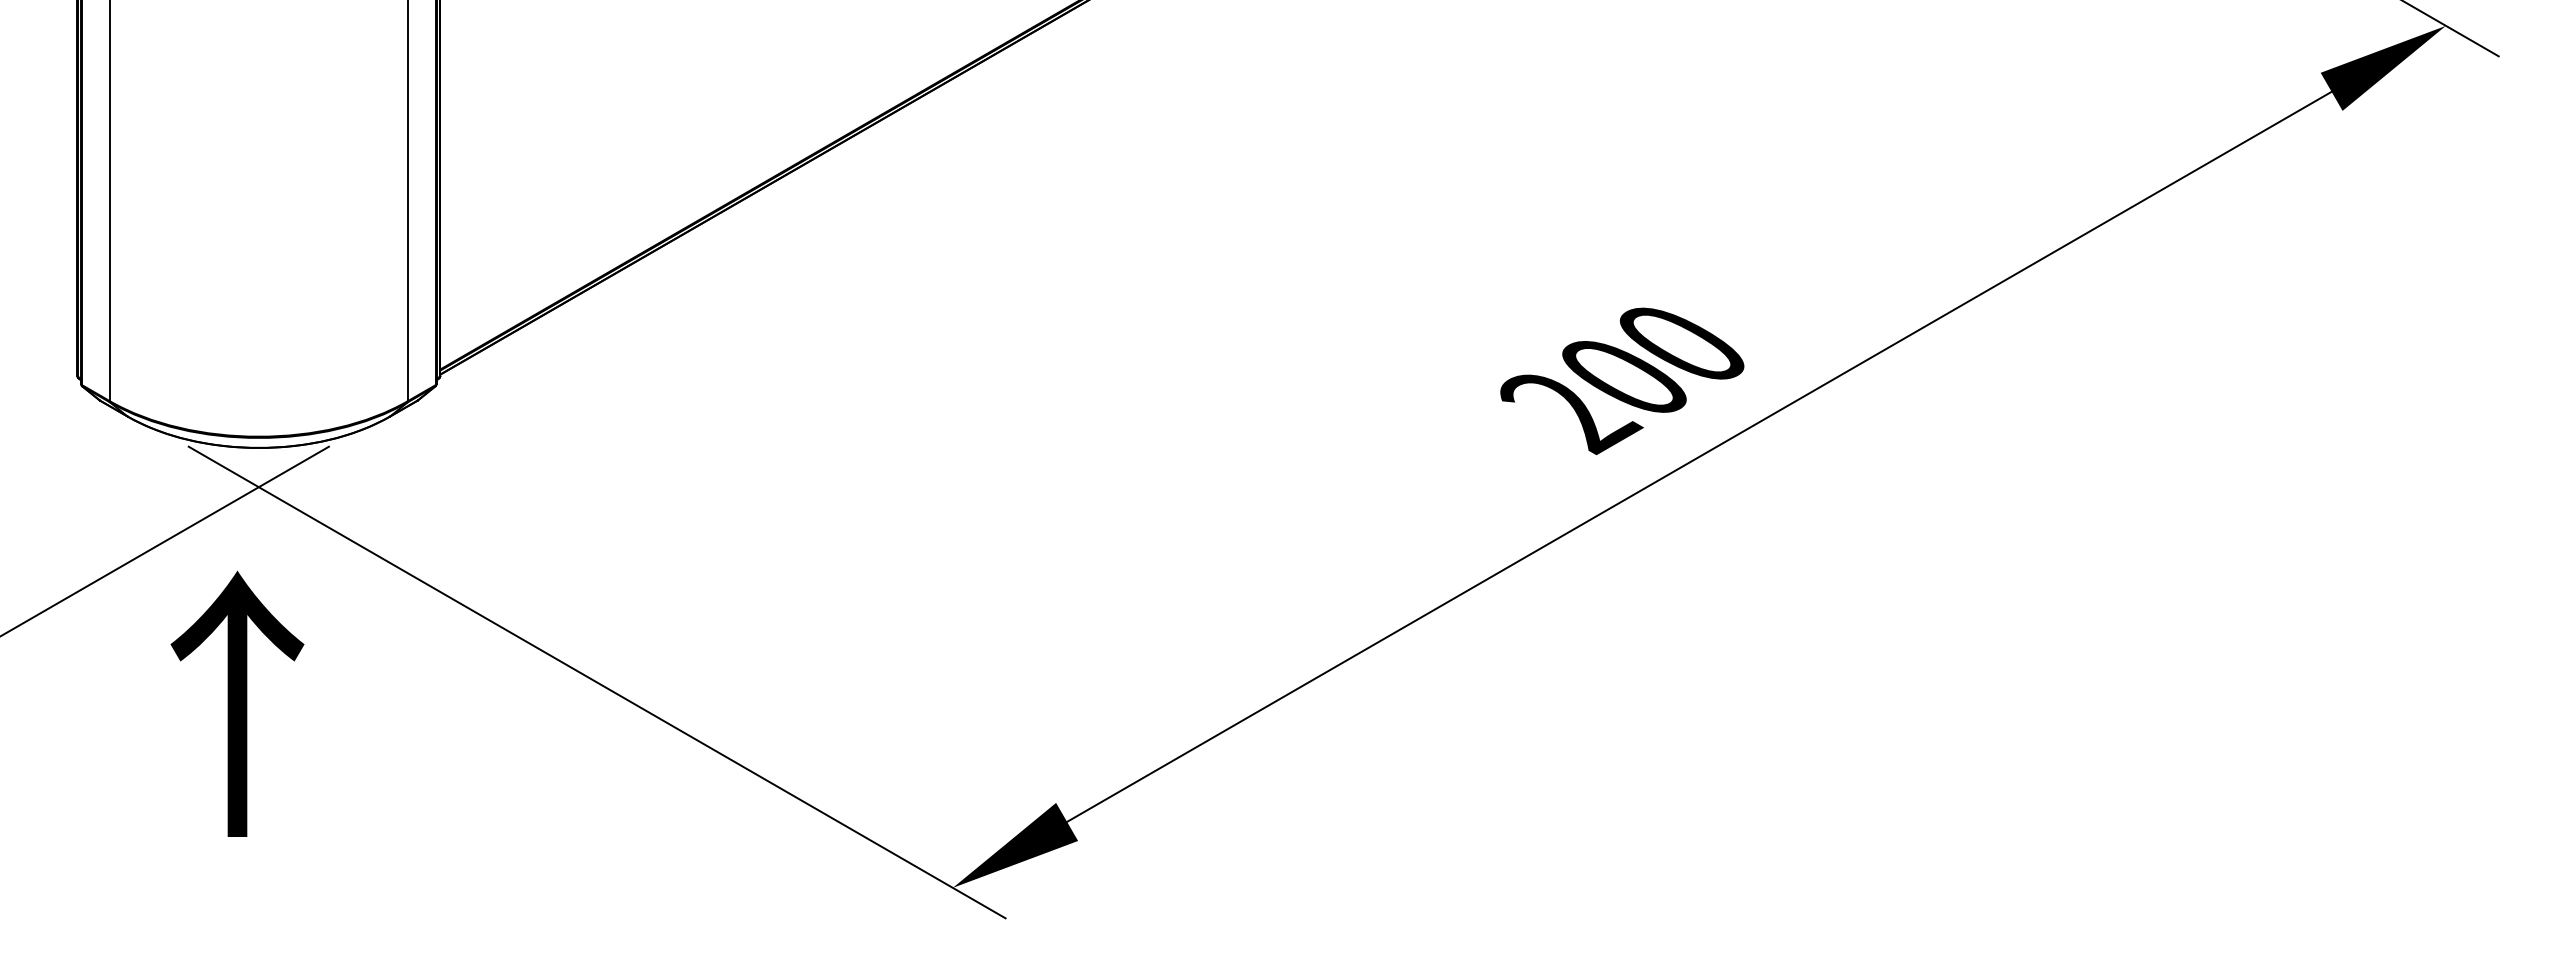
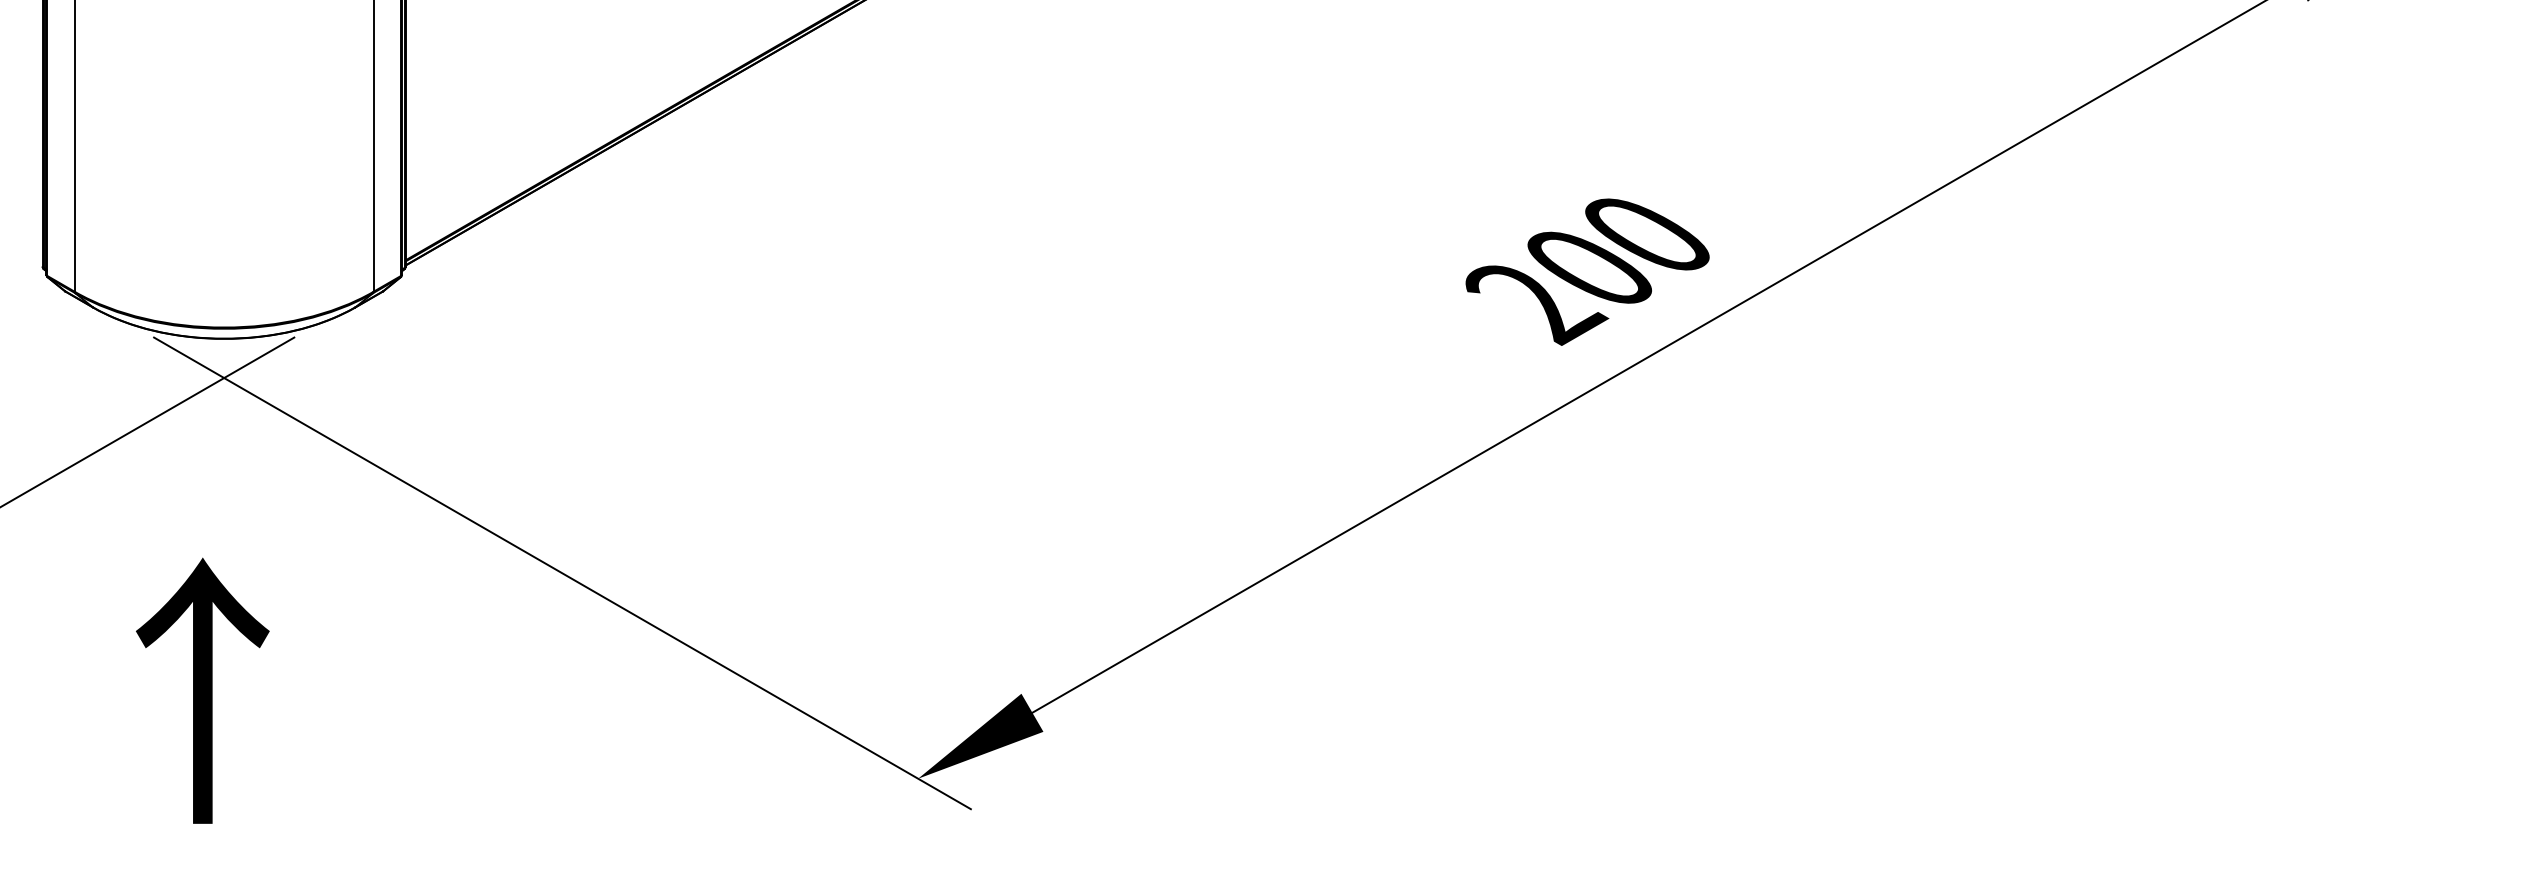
text: (237, 703) -> (202, 690), moved

